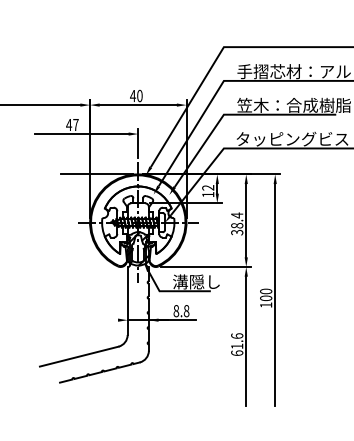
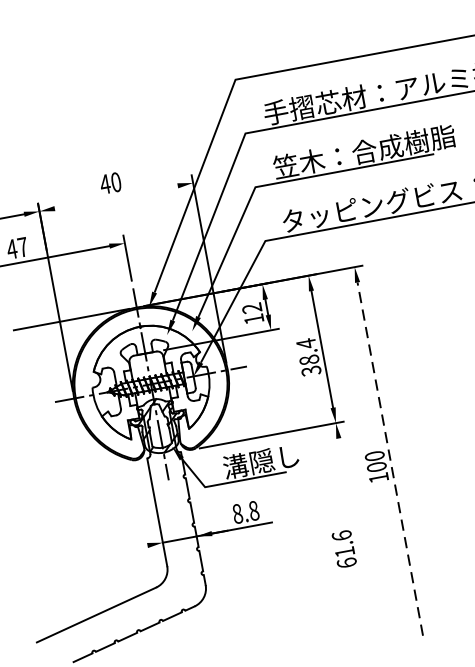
line: (137, 105) -> (115, 198), removed
line: (275, 295) -> (390, 459), solid -> dashed
line: (246, 341) -> (358, 541), removed

